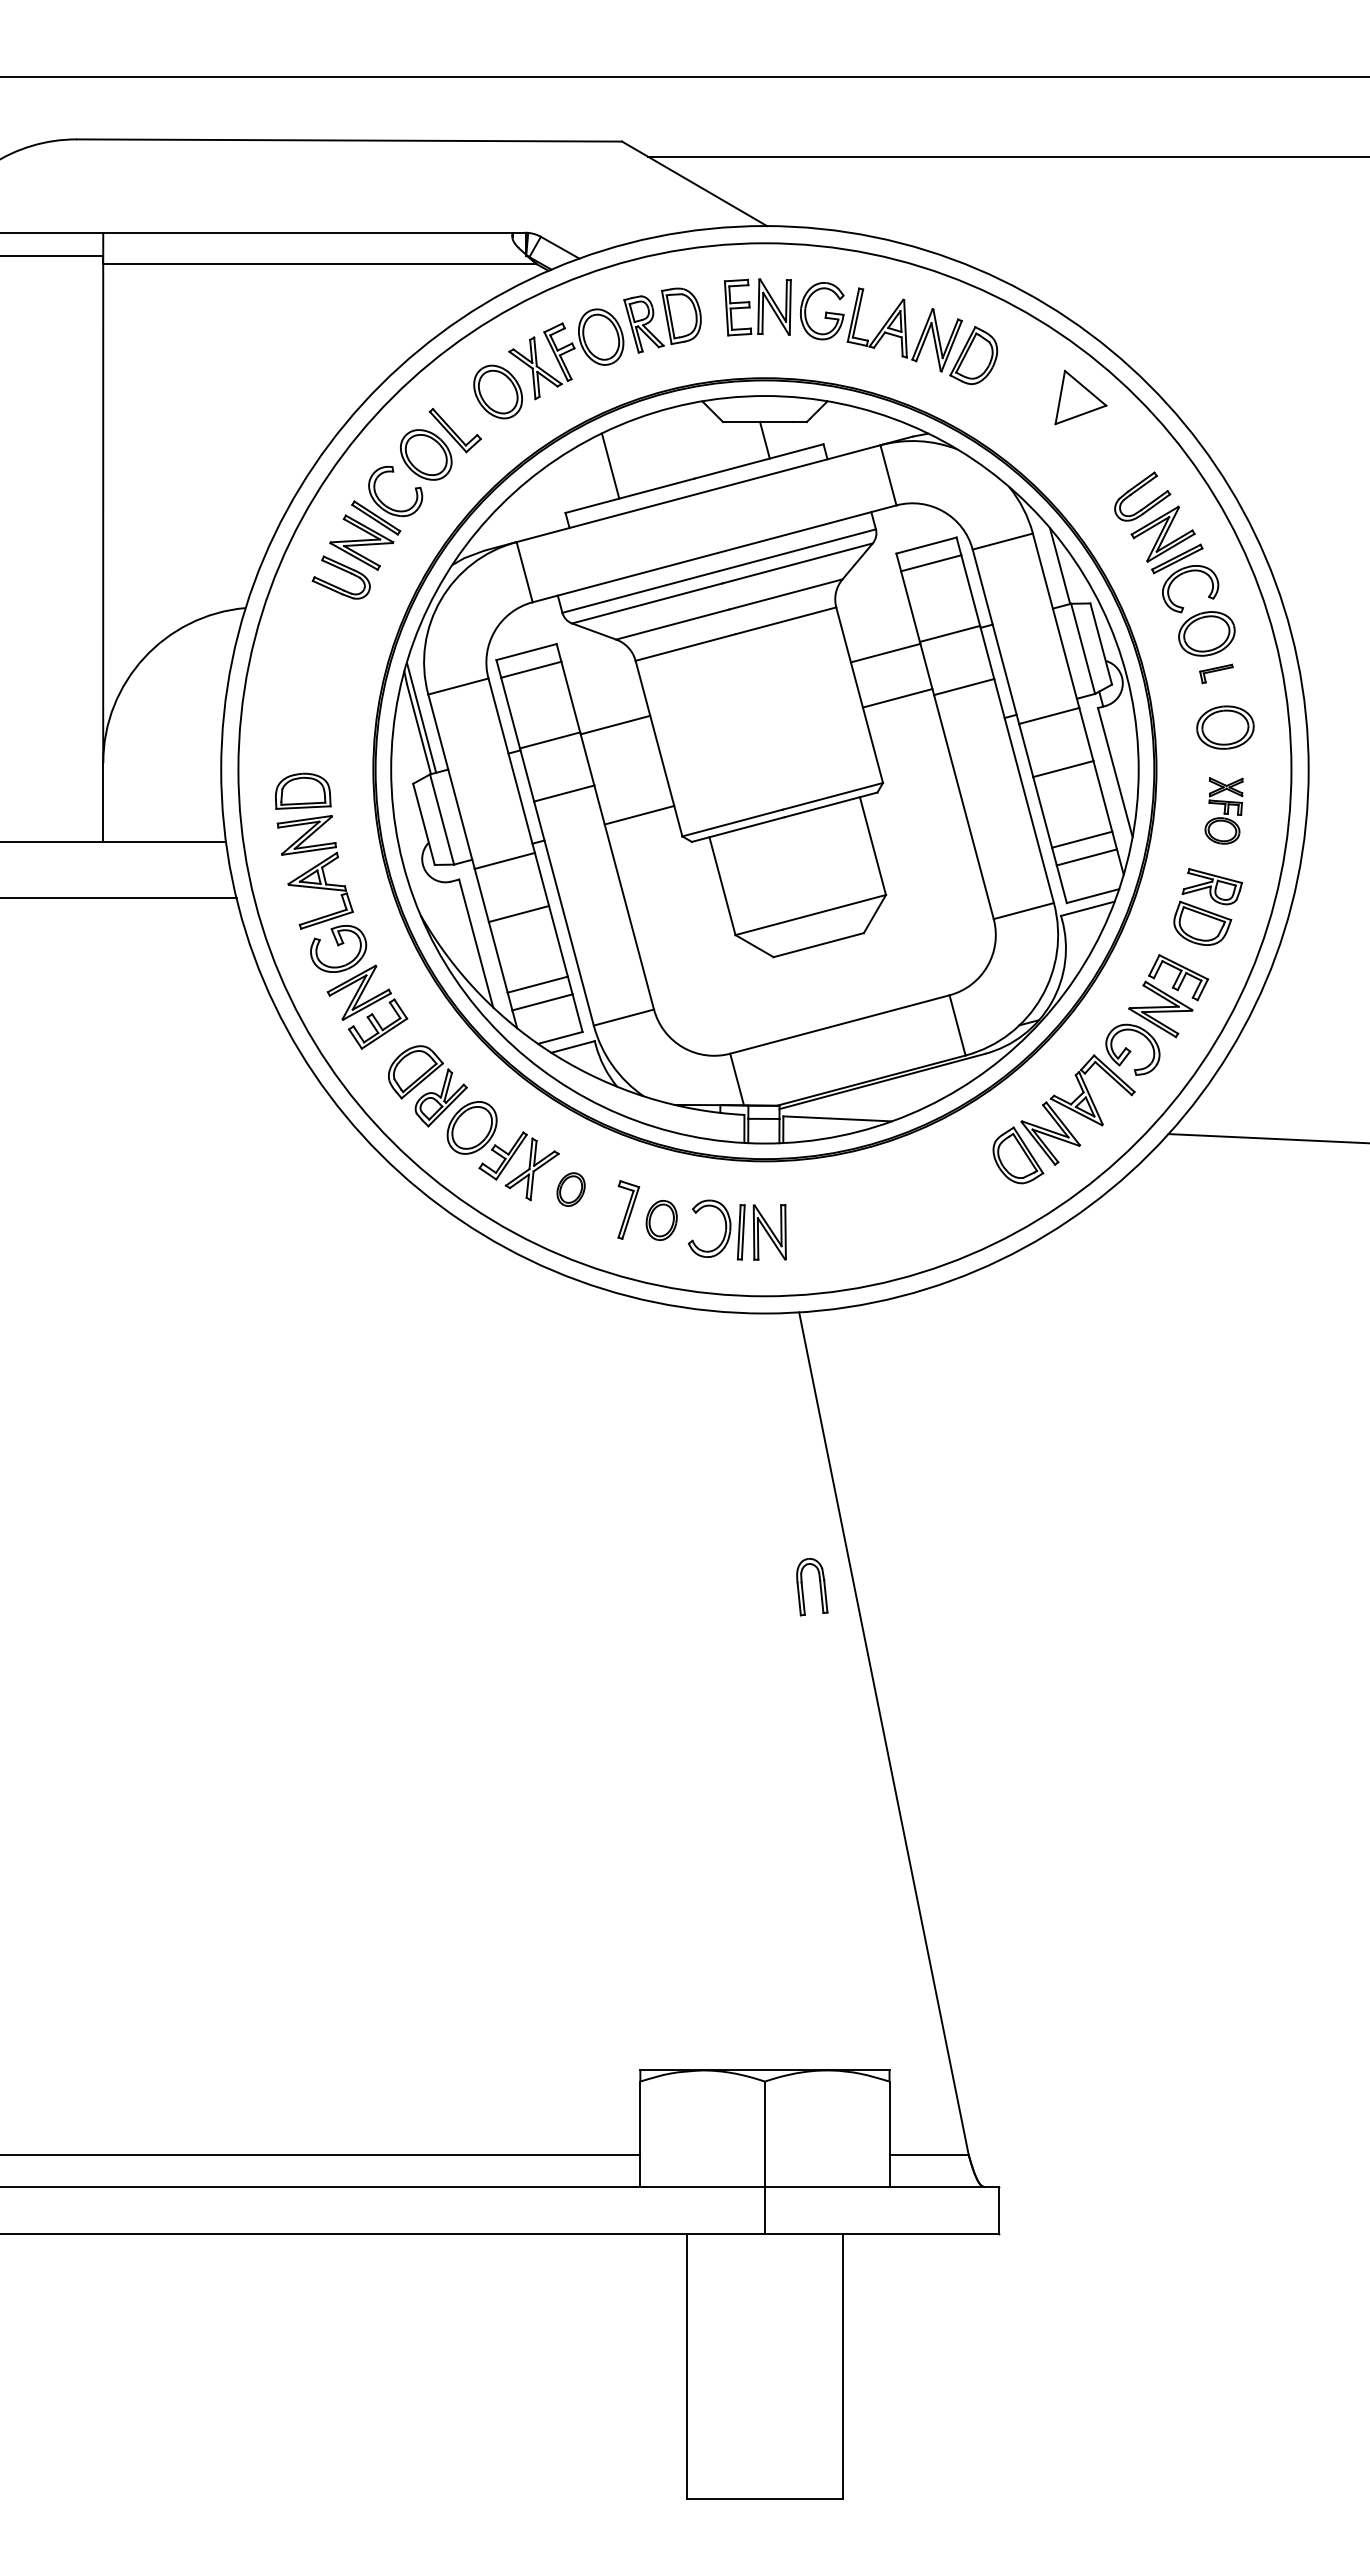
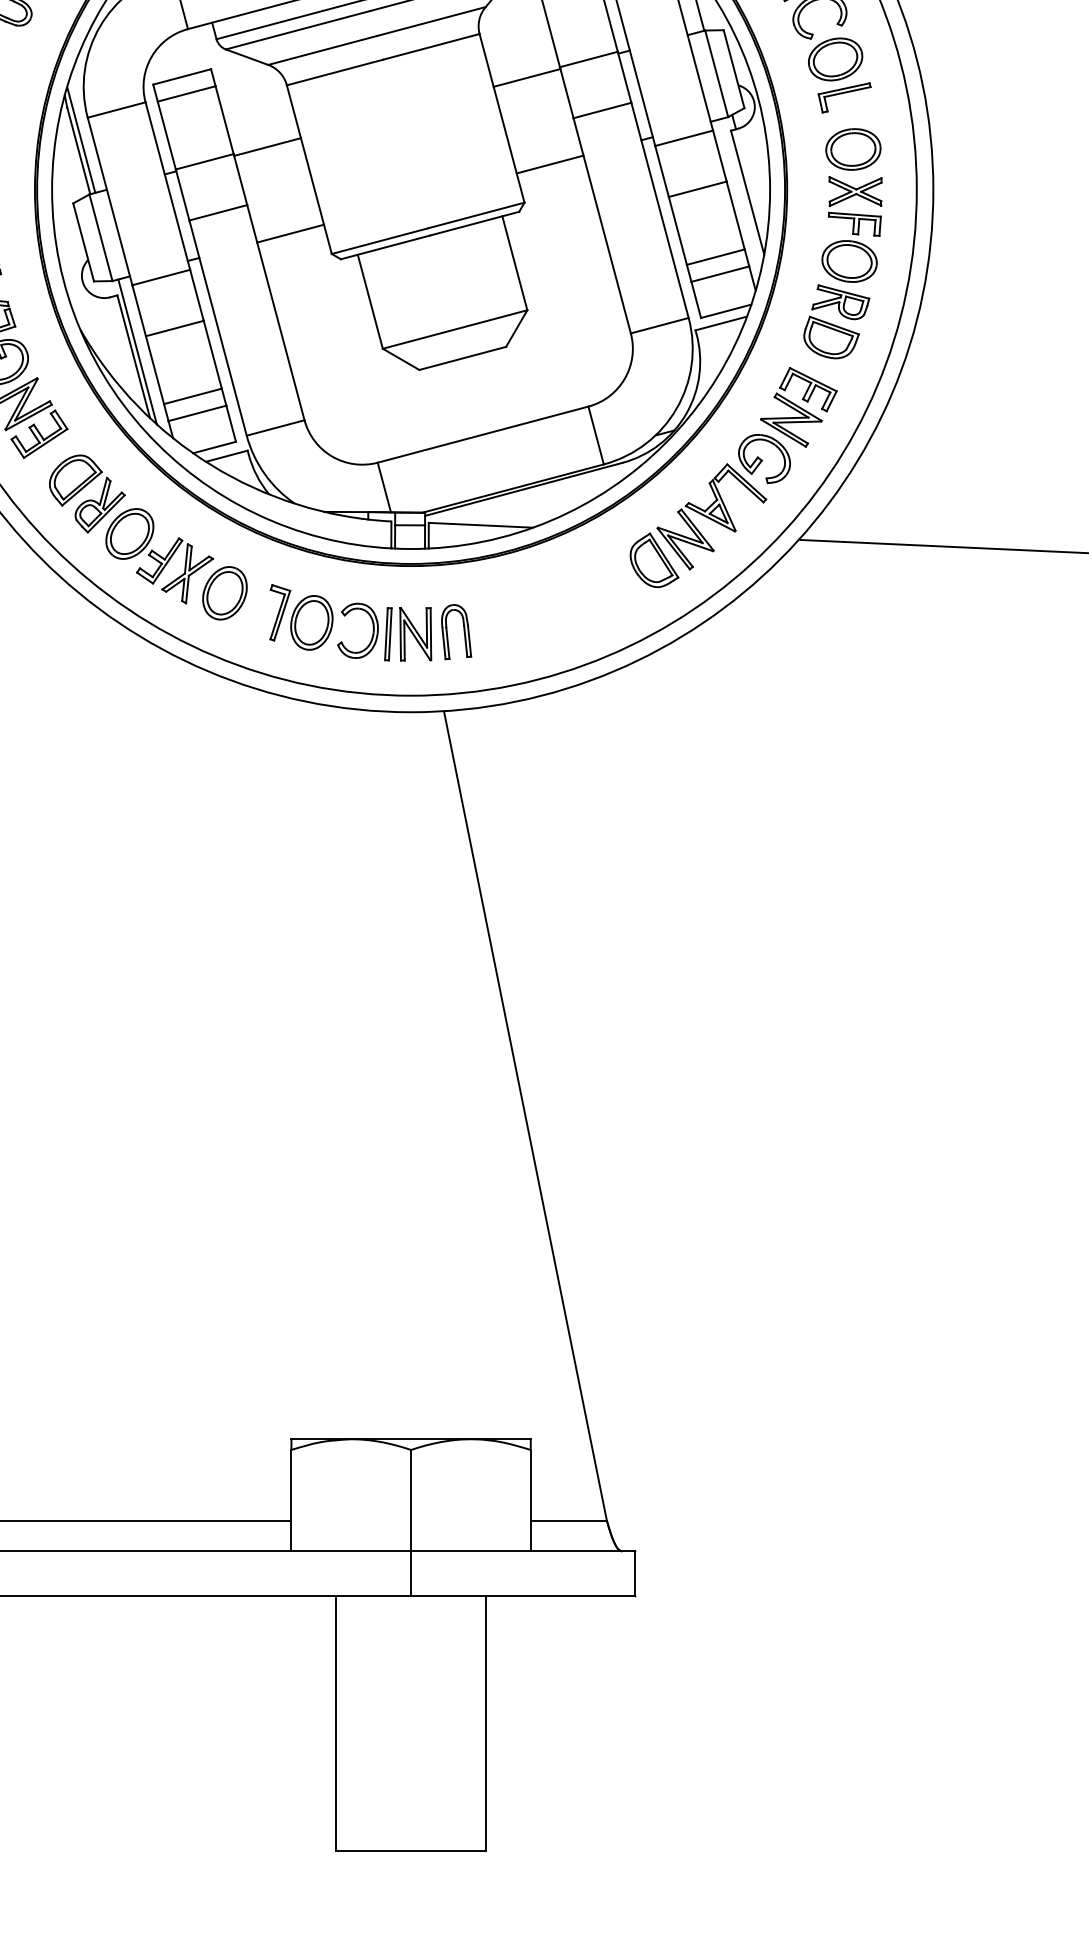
part: (1216, 673) -> (844, 97), size x1.67
line: (897, 698) -> (549, 164), moved
part: (1223, 810) -> (851, 229), size x1.67
line: (480, 938) -> (137, 352), added
part: (570, 1189) -> (224, 593), size x1.67
part: (661, 1220) -> (311, 622), size x1.43
part: (819, 1586) -> (463, 631), moved

